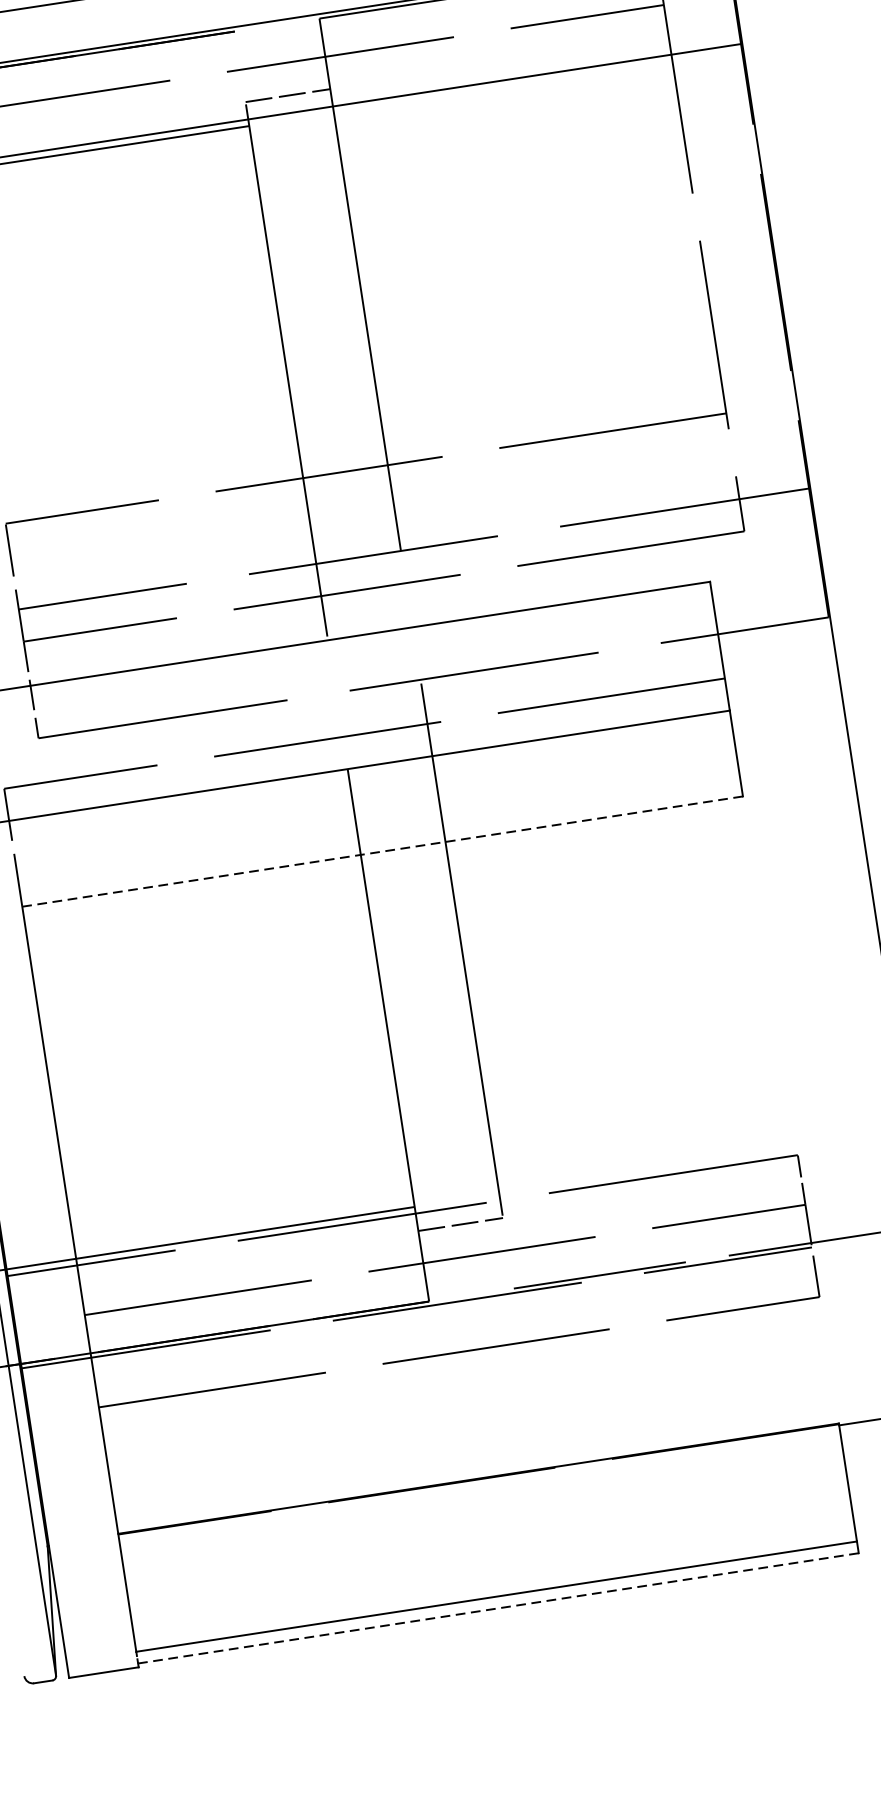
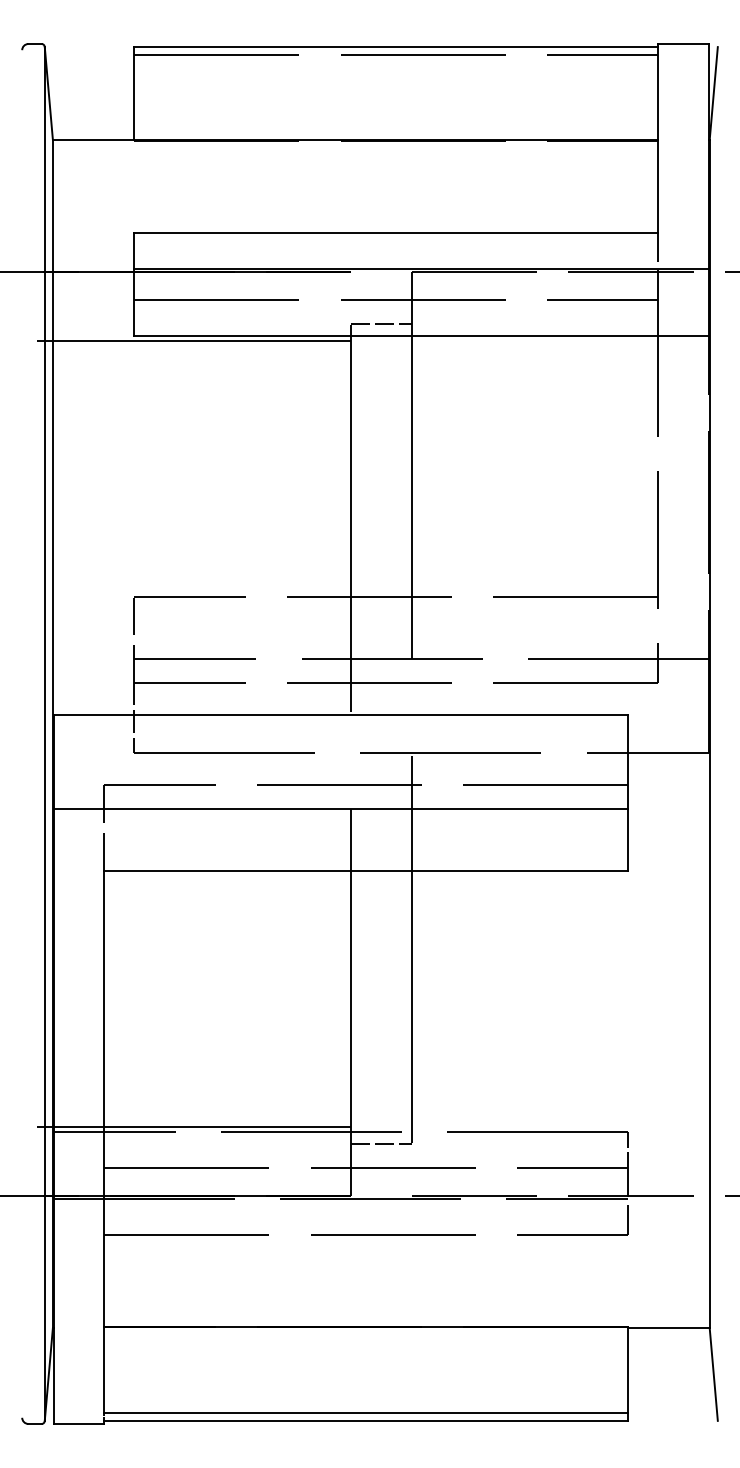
line: (382, 850) -> (366, 870), dashed -> solid
line: (498, 1608) -> (366, 1421), dashed -> solid

